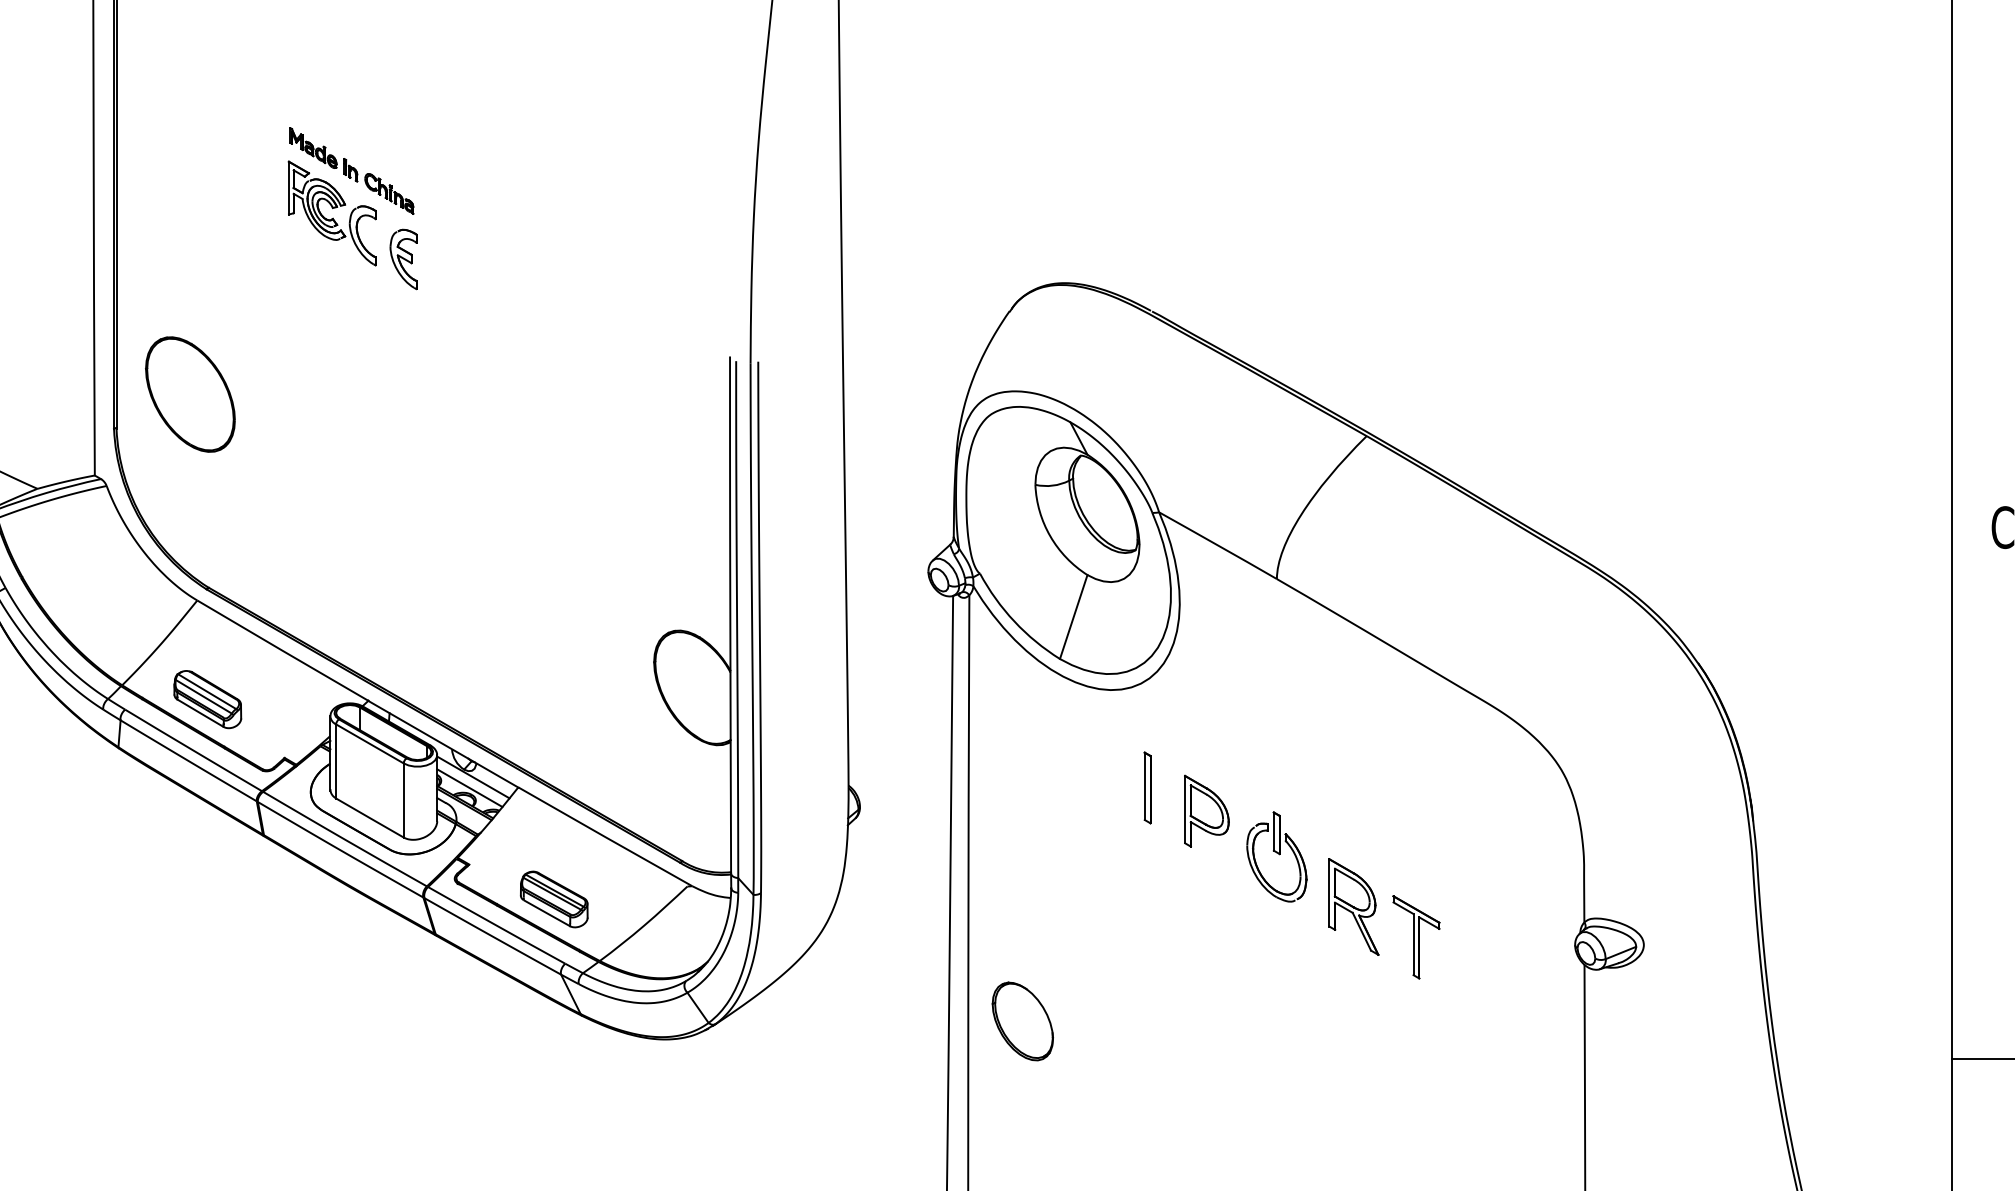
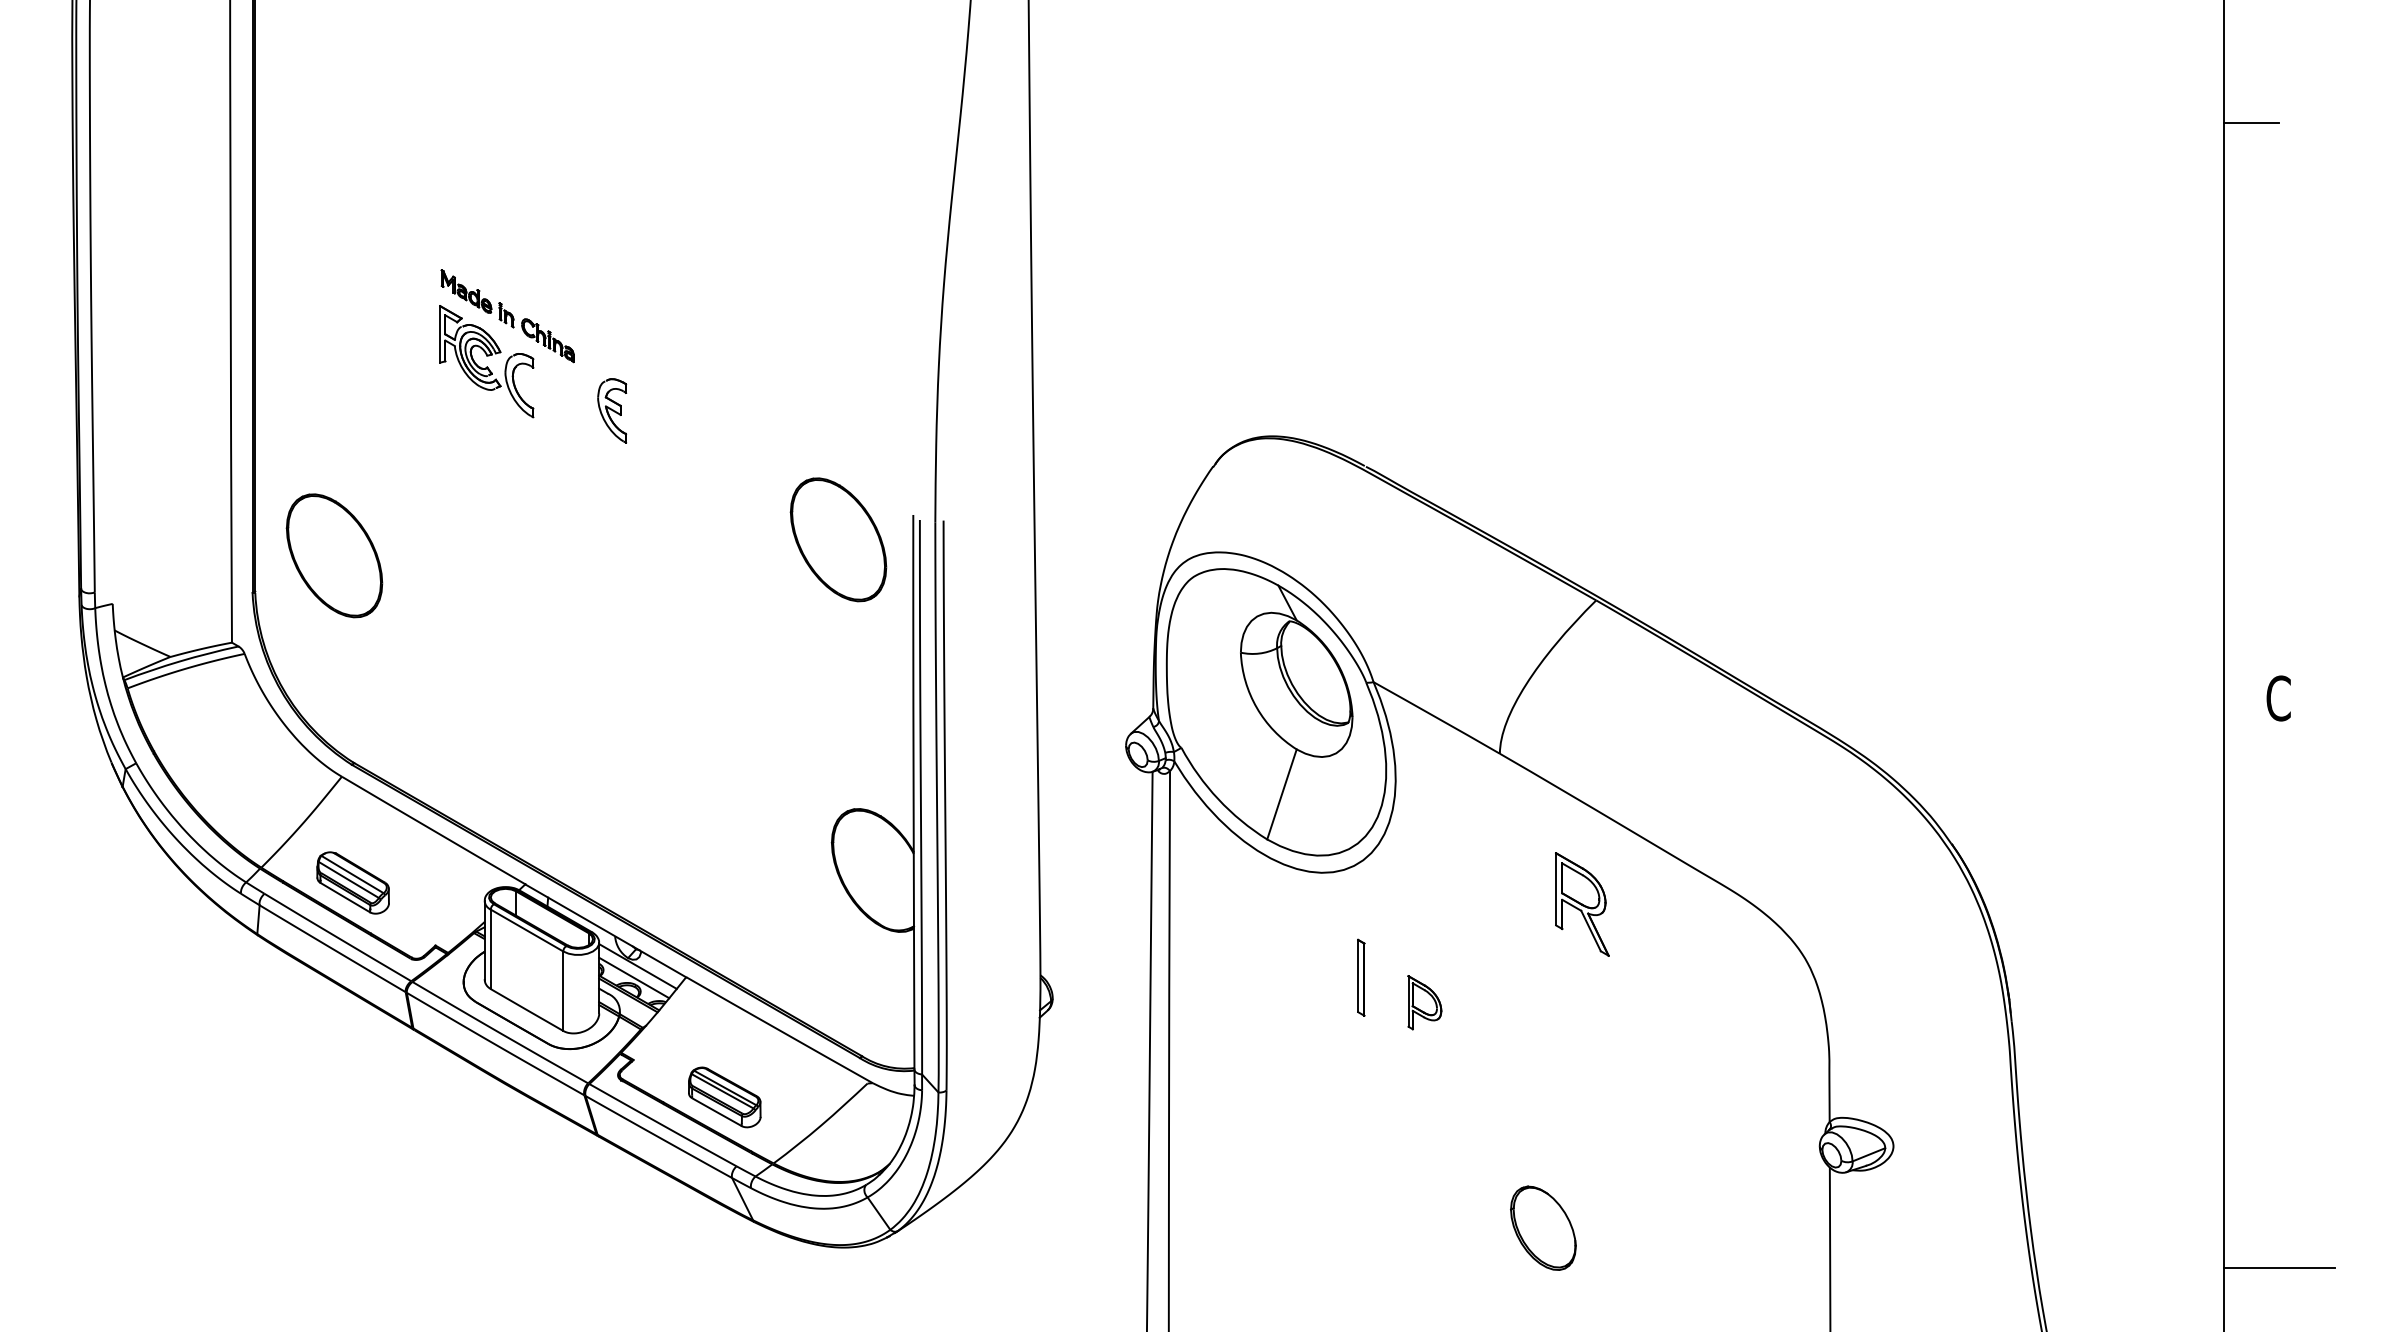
part: (403, 259) -> (612, 410), moved
part: (660, 379) -> (838, 539), added
part: (1206, 810) -> (1424, 1002), size x0.7
part: (1276, 856) -> (1499, 1051), removed
part: (1353, 907) -> (1582, 904), moved
part: (1416, 936) -> (1649, 1137), removed
part: (1022, 1020) -> (1543, 1227), moved

